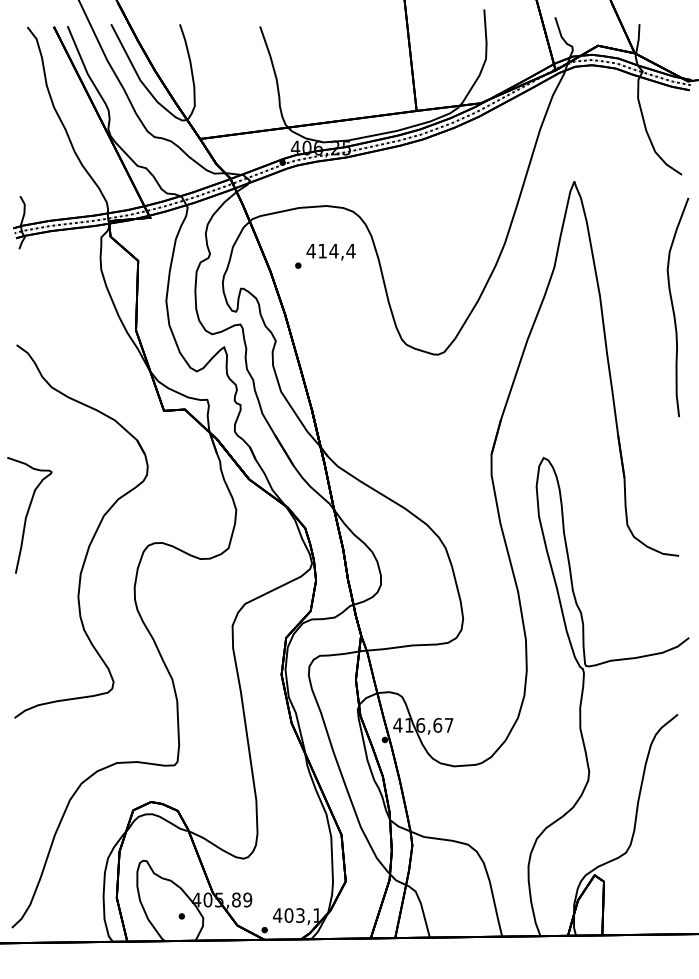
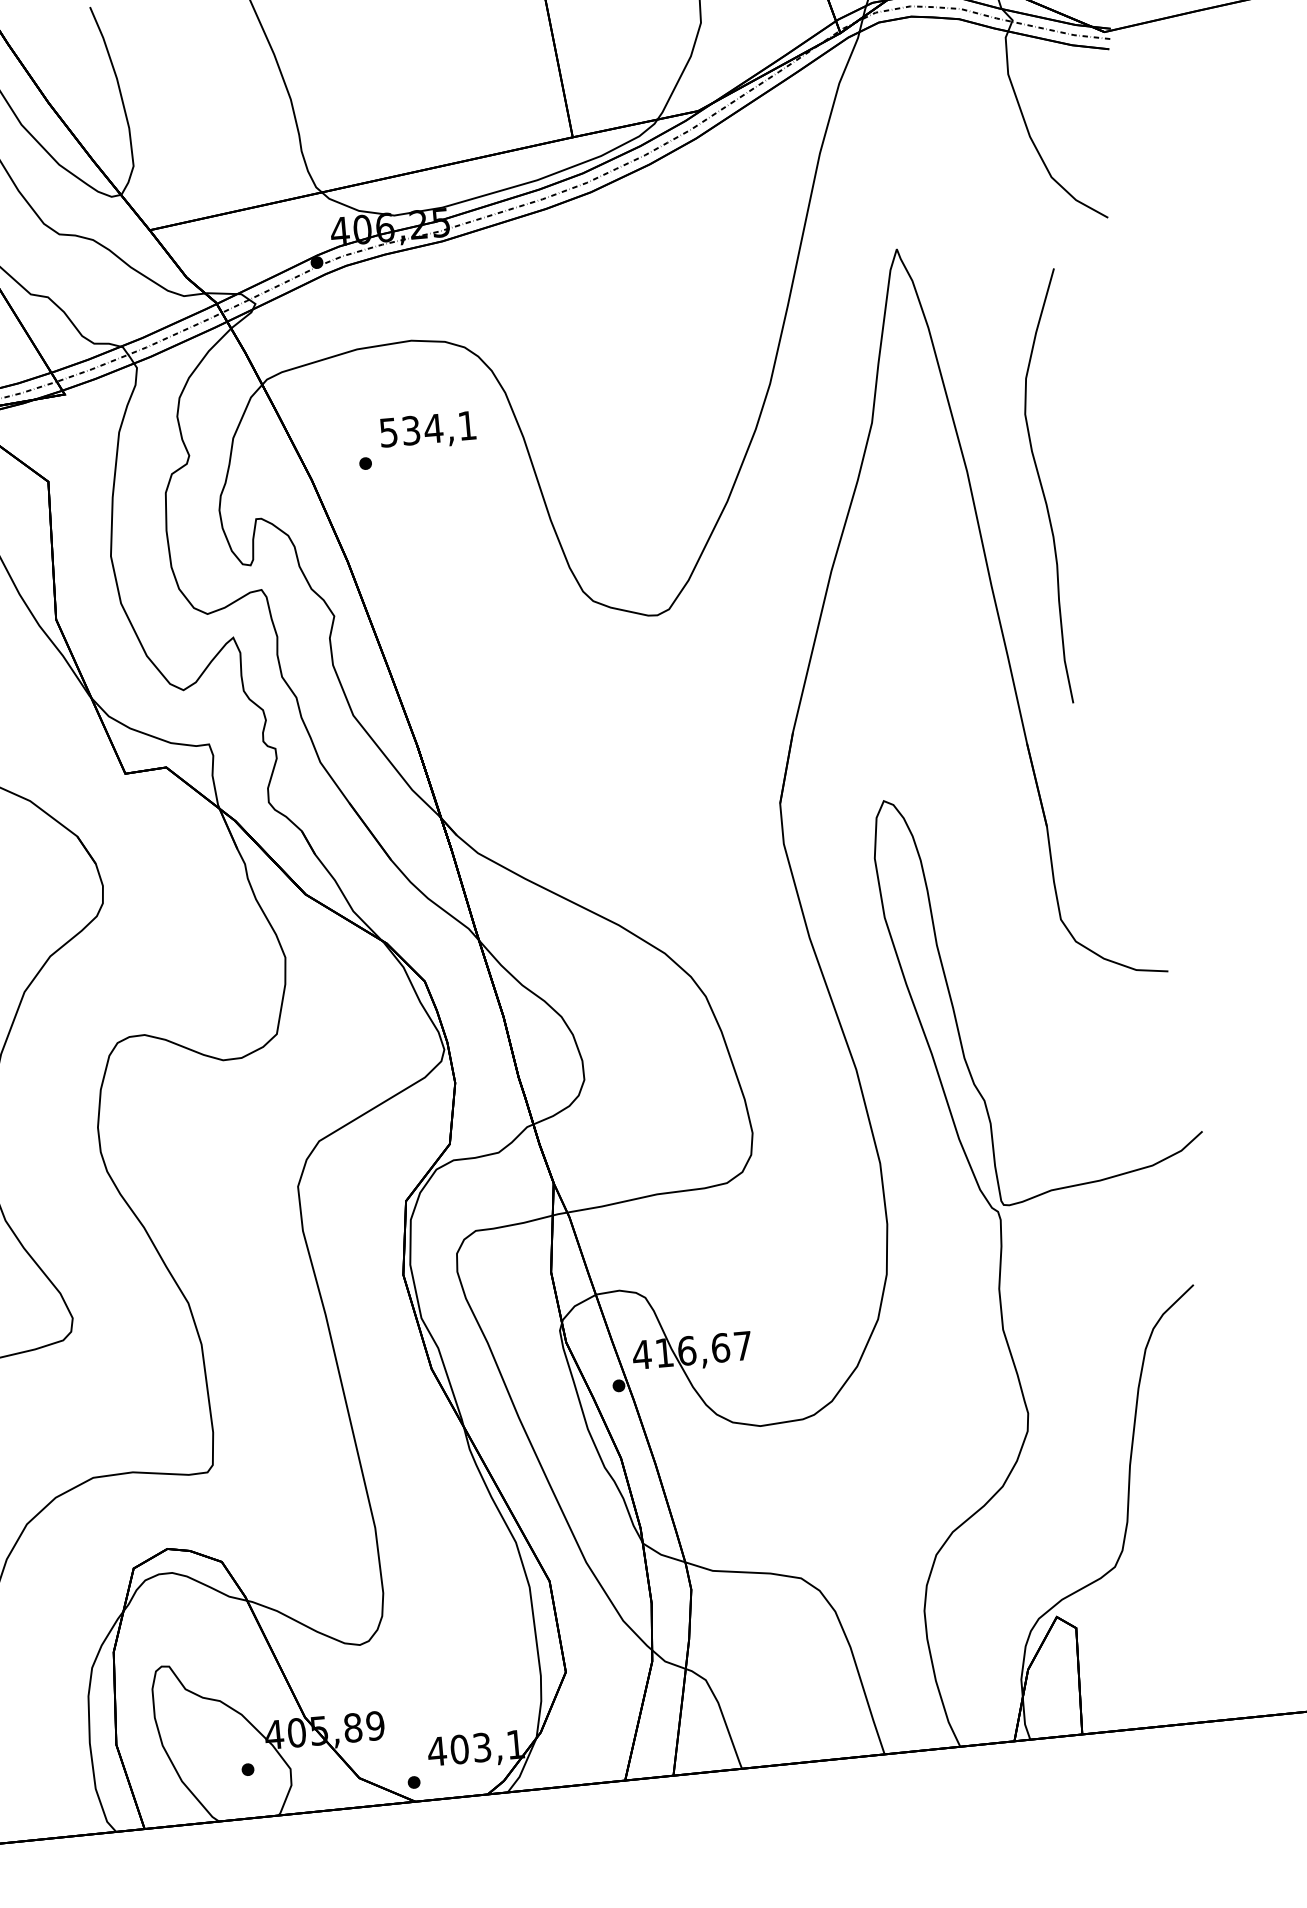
text: (330, 250) -> (426, 428), 414,4 -> 534,1
curve: (674, 309) -> (1045, 491), moved

